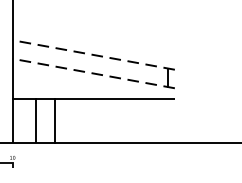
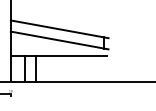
line: (93, 55) -> (59, 29), dashed -> solid
line: (93, 73) -> (59, 40), dashed -> solid

